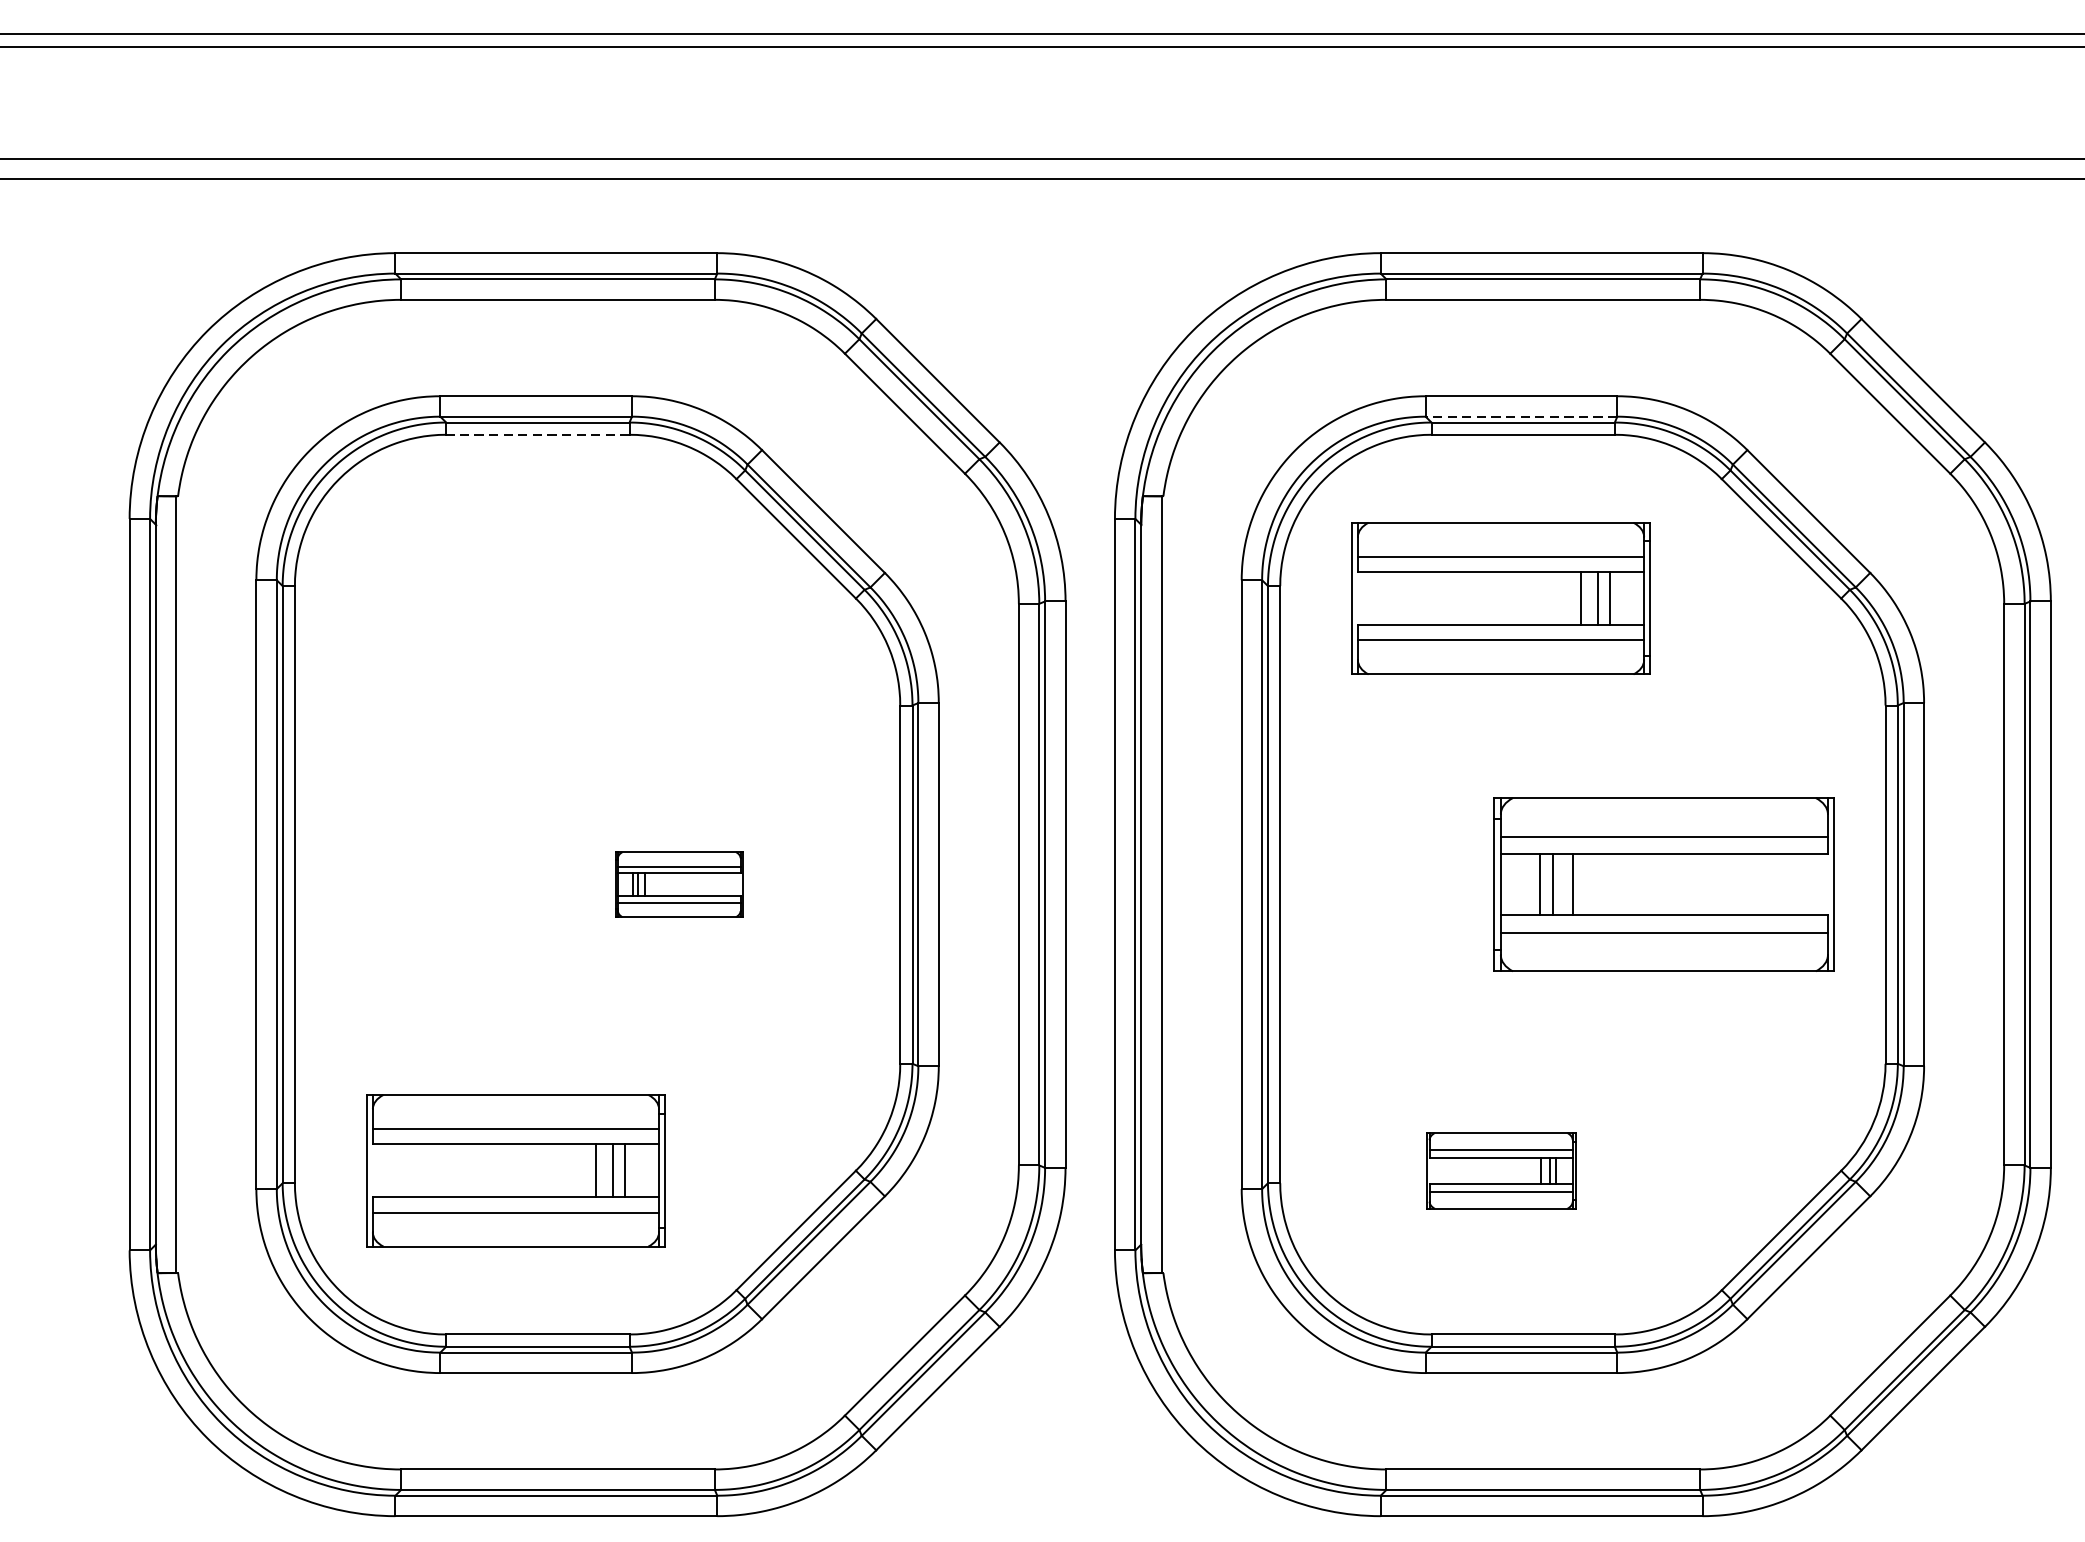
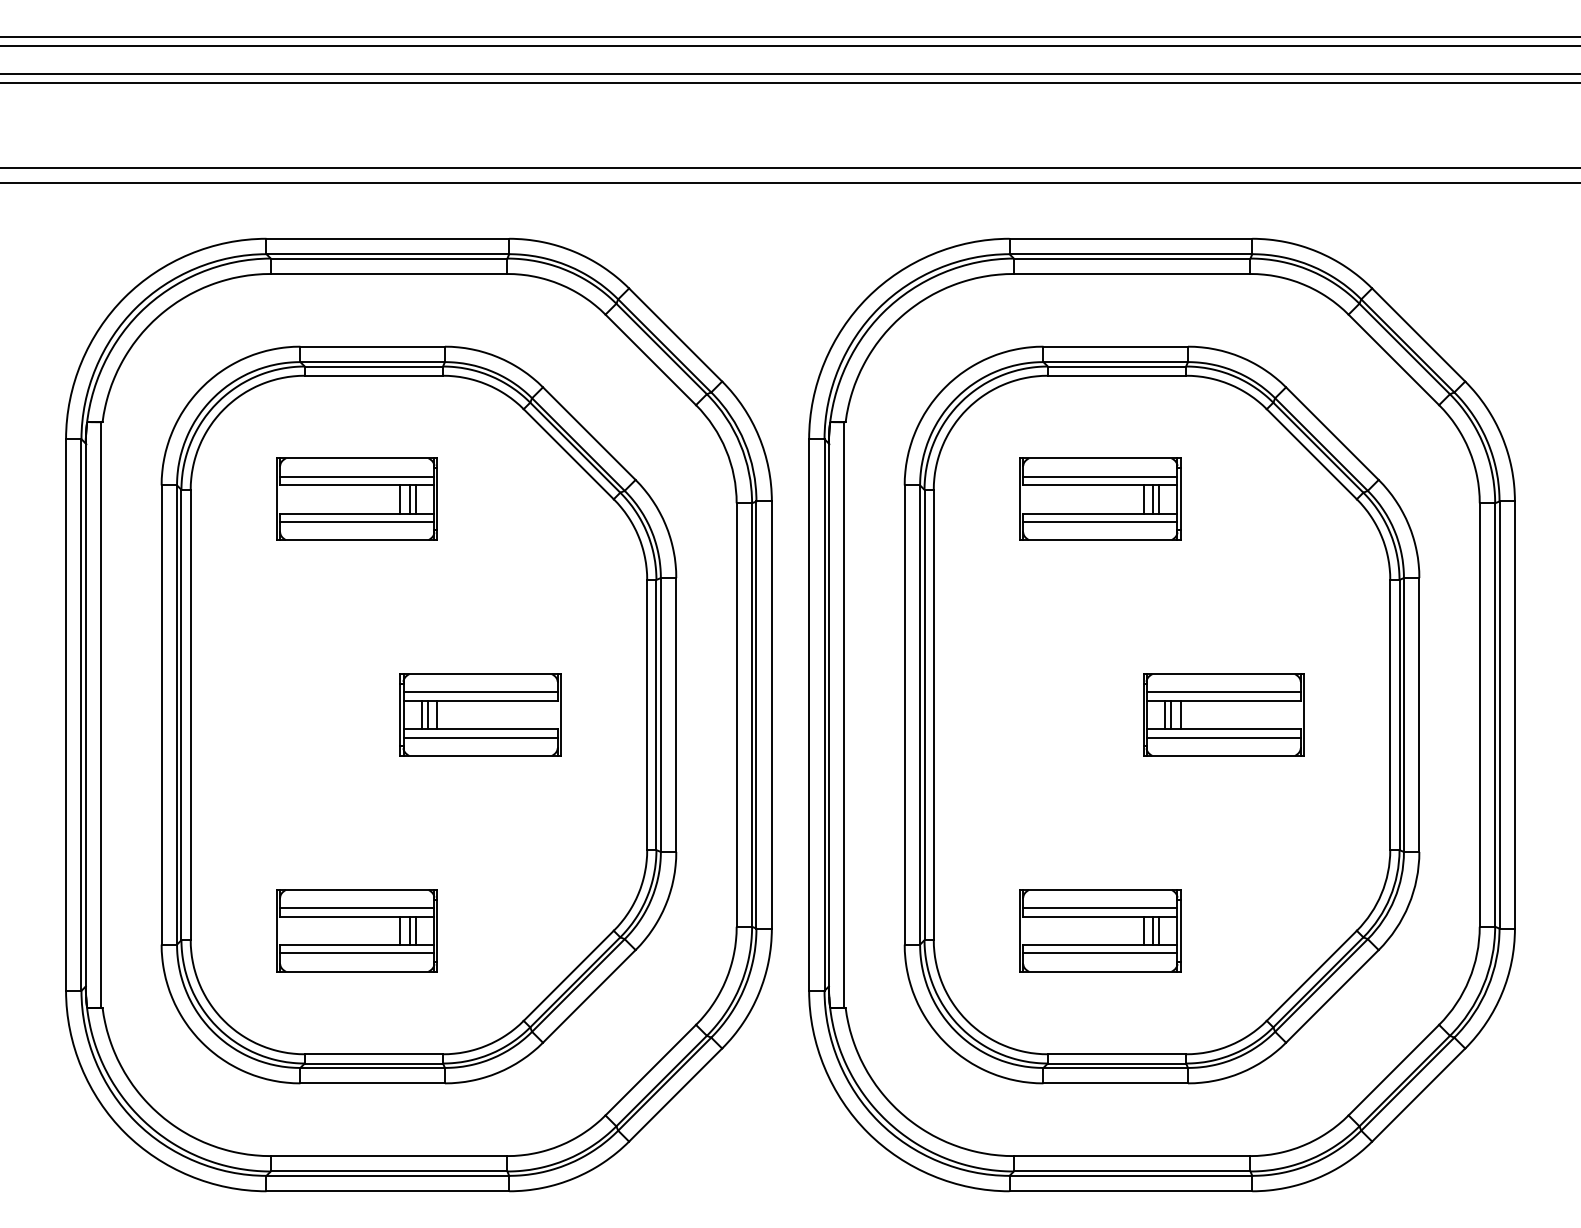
line: (1521, 417) -> (1115, 362), dashed -> solid
line: (537, 434) -> (373, 375), dashed -> solid
part: (514, 597) -> (356, 498), added
part: (1501, 597) -> (1100, 498), size x0.71
part: (679, 883) -> (480, 714), size x1.67
part: (1664, 883) -> (1223, 714), size x0.62
part: (514, 1170) -> (356, 930), size x0.71
part: (1501, 1170) -> (1100, 930), size x1.43

